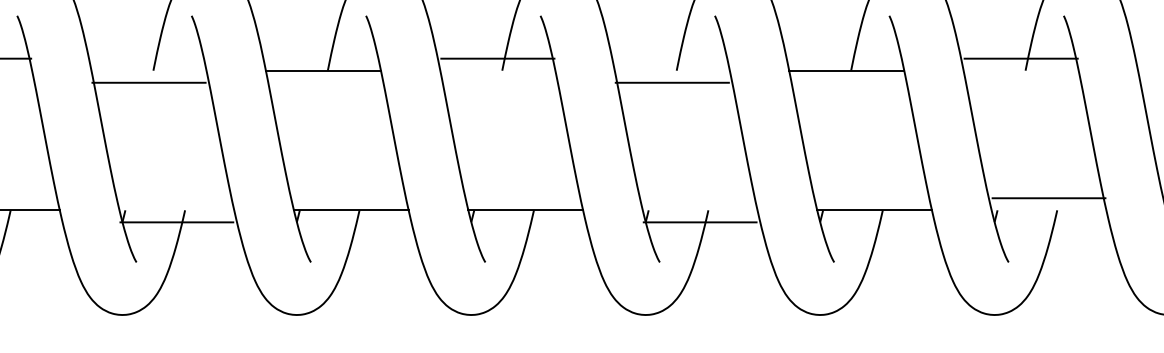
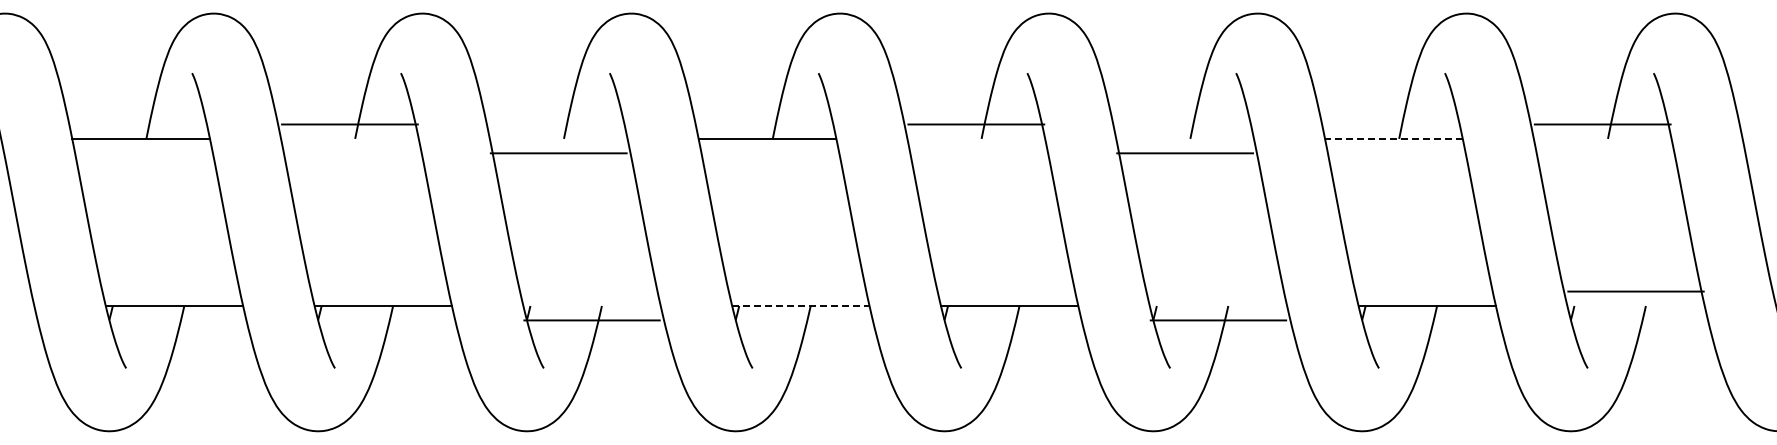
line: (846, 70) -> (1393, 138), solid -> dashed
line: (351, 210) -> (800, 306), solid -> dashed

